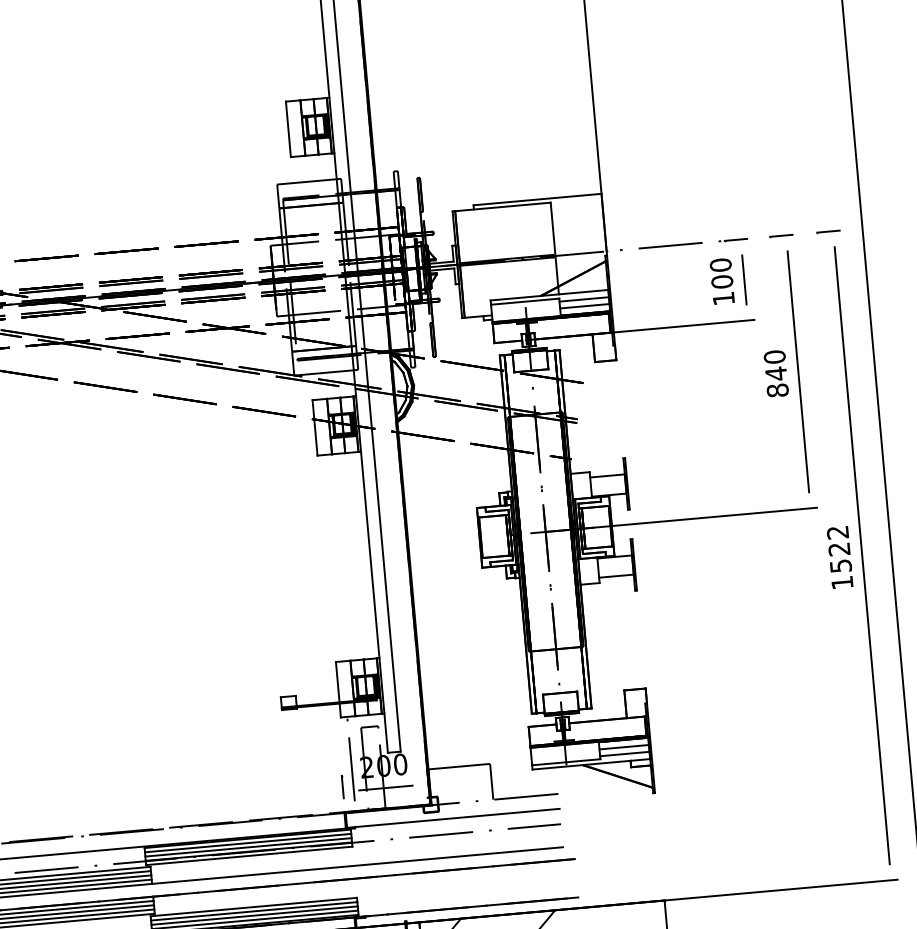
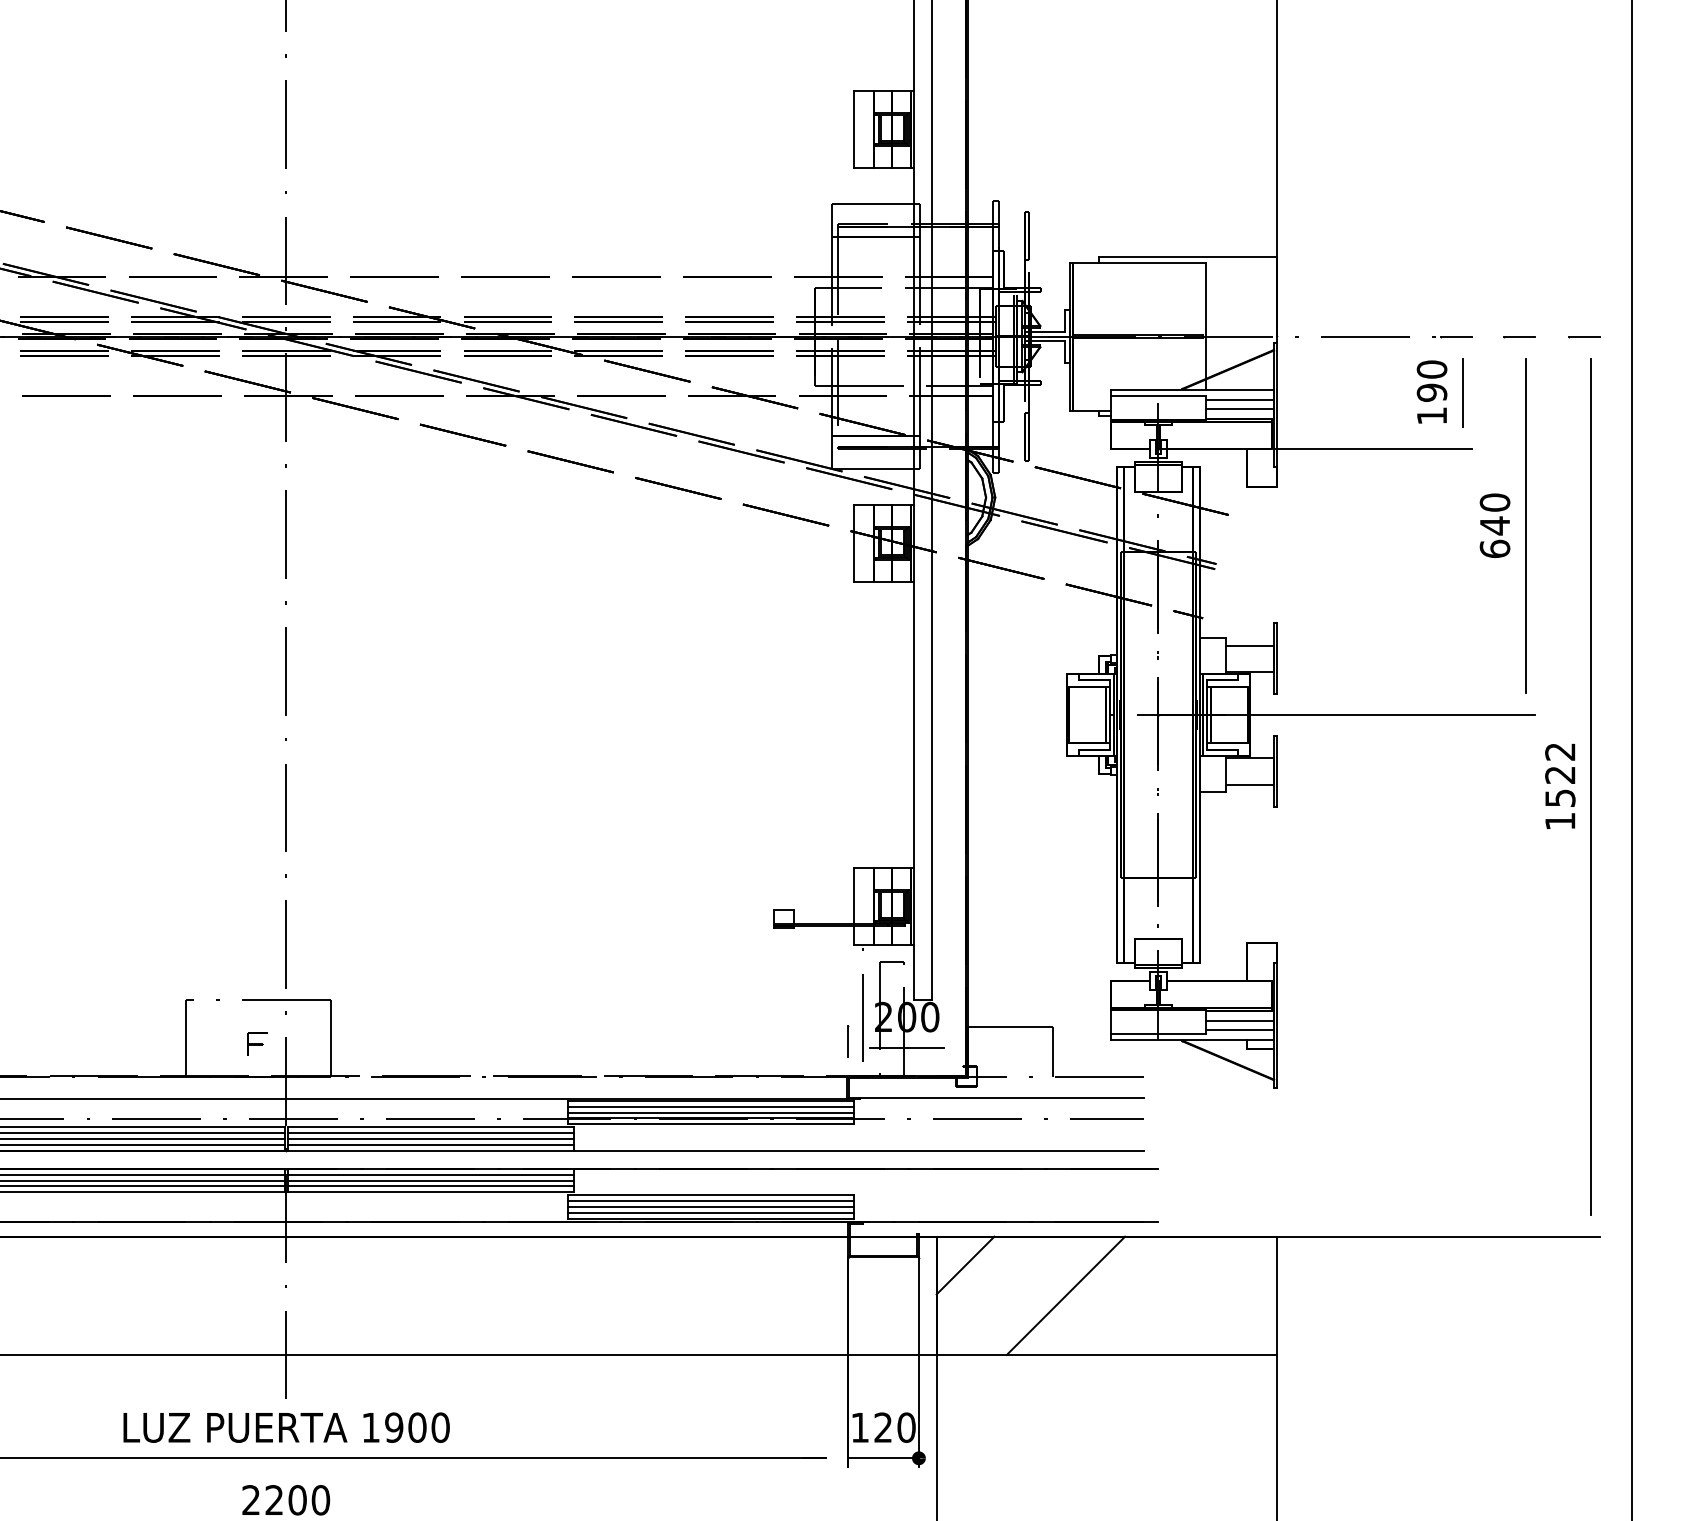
text: (722, 281) -> (1432, 392), 100 -> 190
text: (777, 390) -> (1494, 548), 840 -> 640

